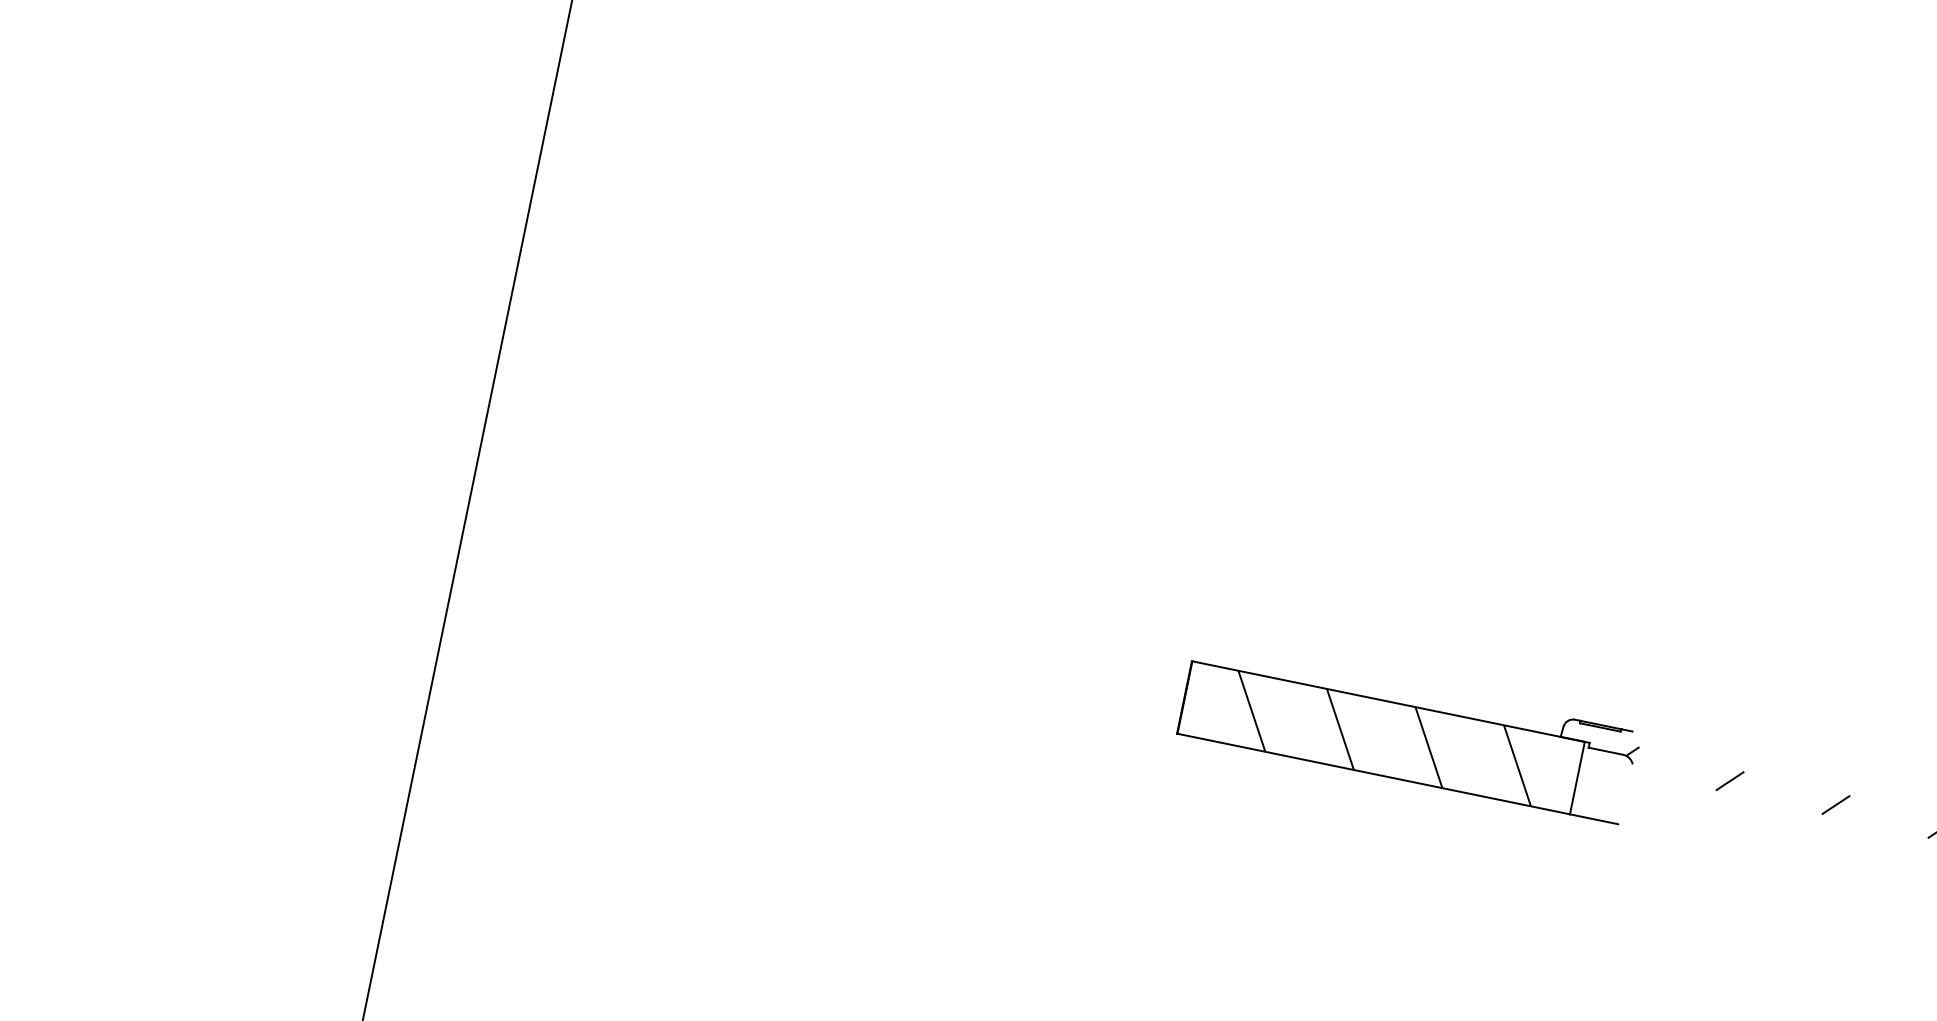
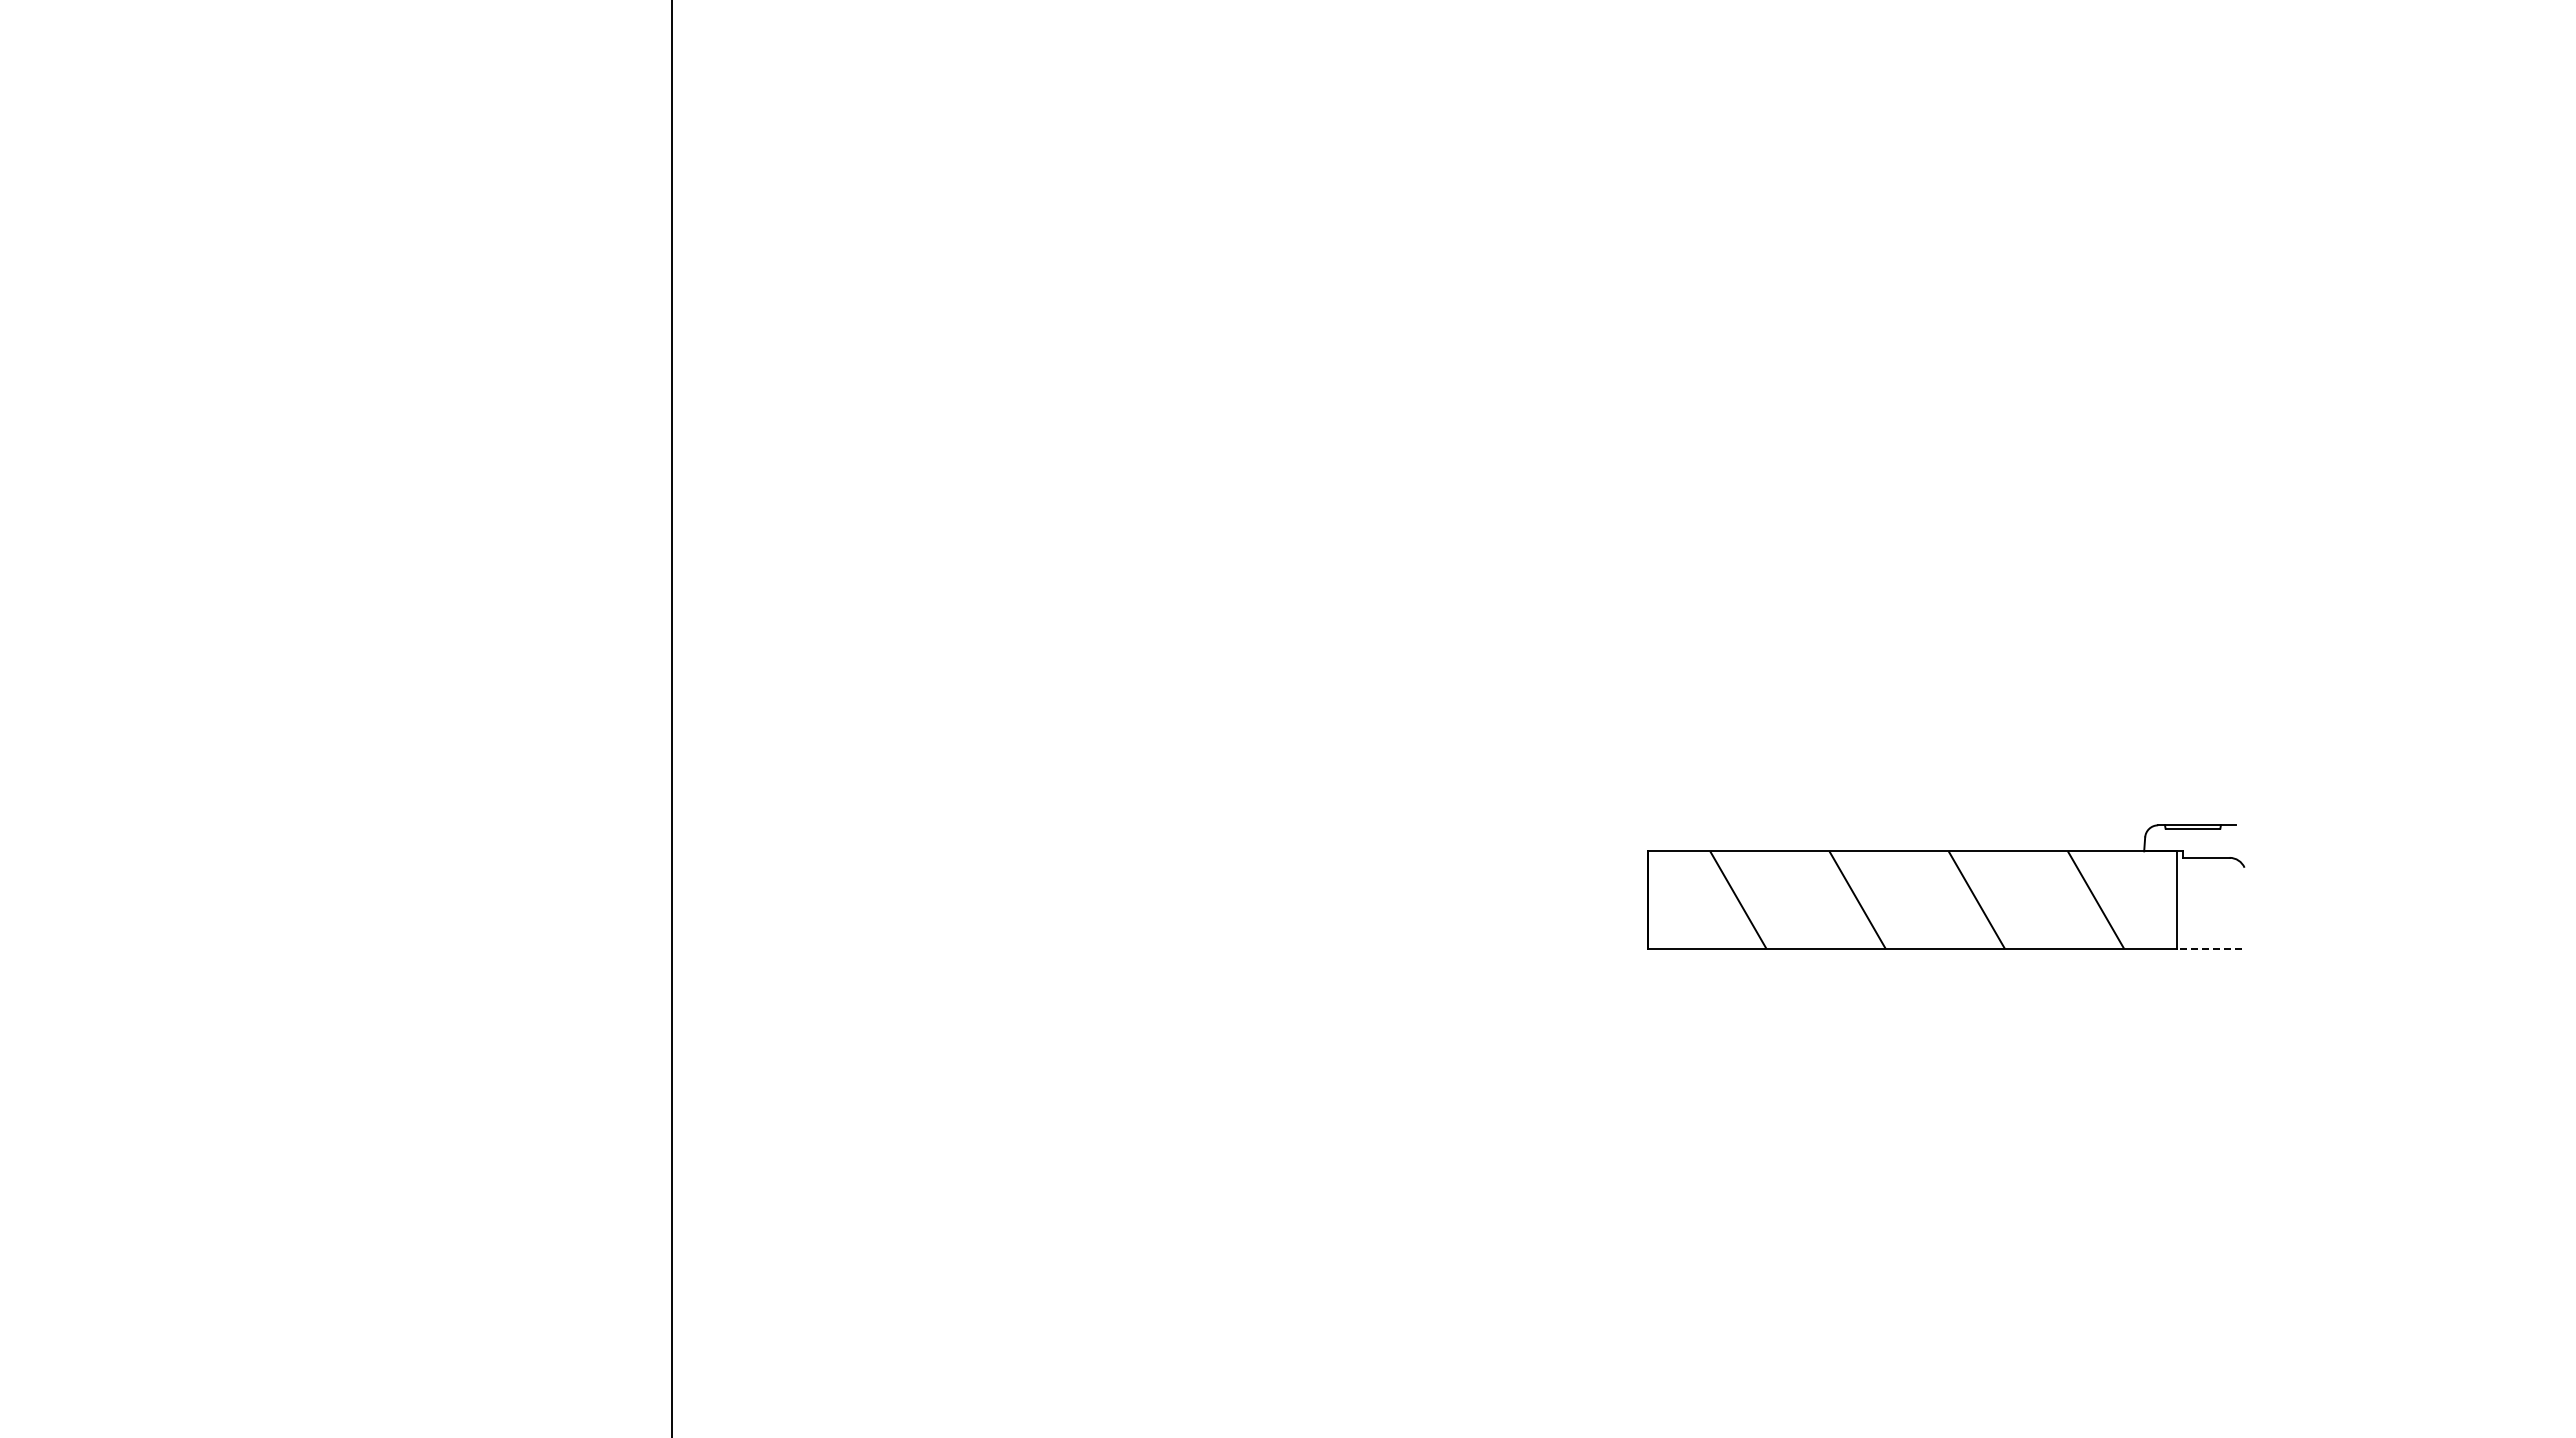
hatch: (1736, 781) -> (2383, 862), removed
line: (1594, 819) -> (2209, 948), solid -> dashed

